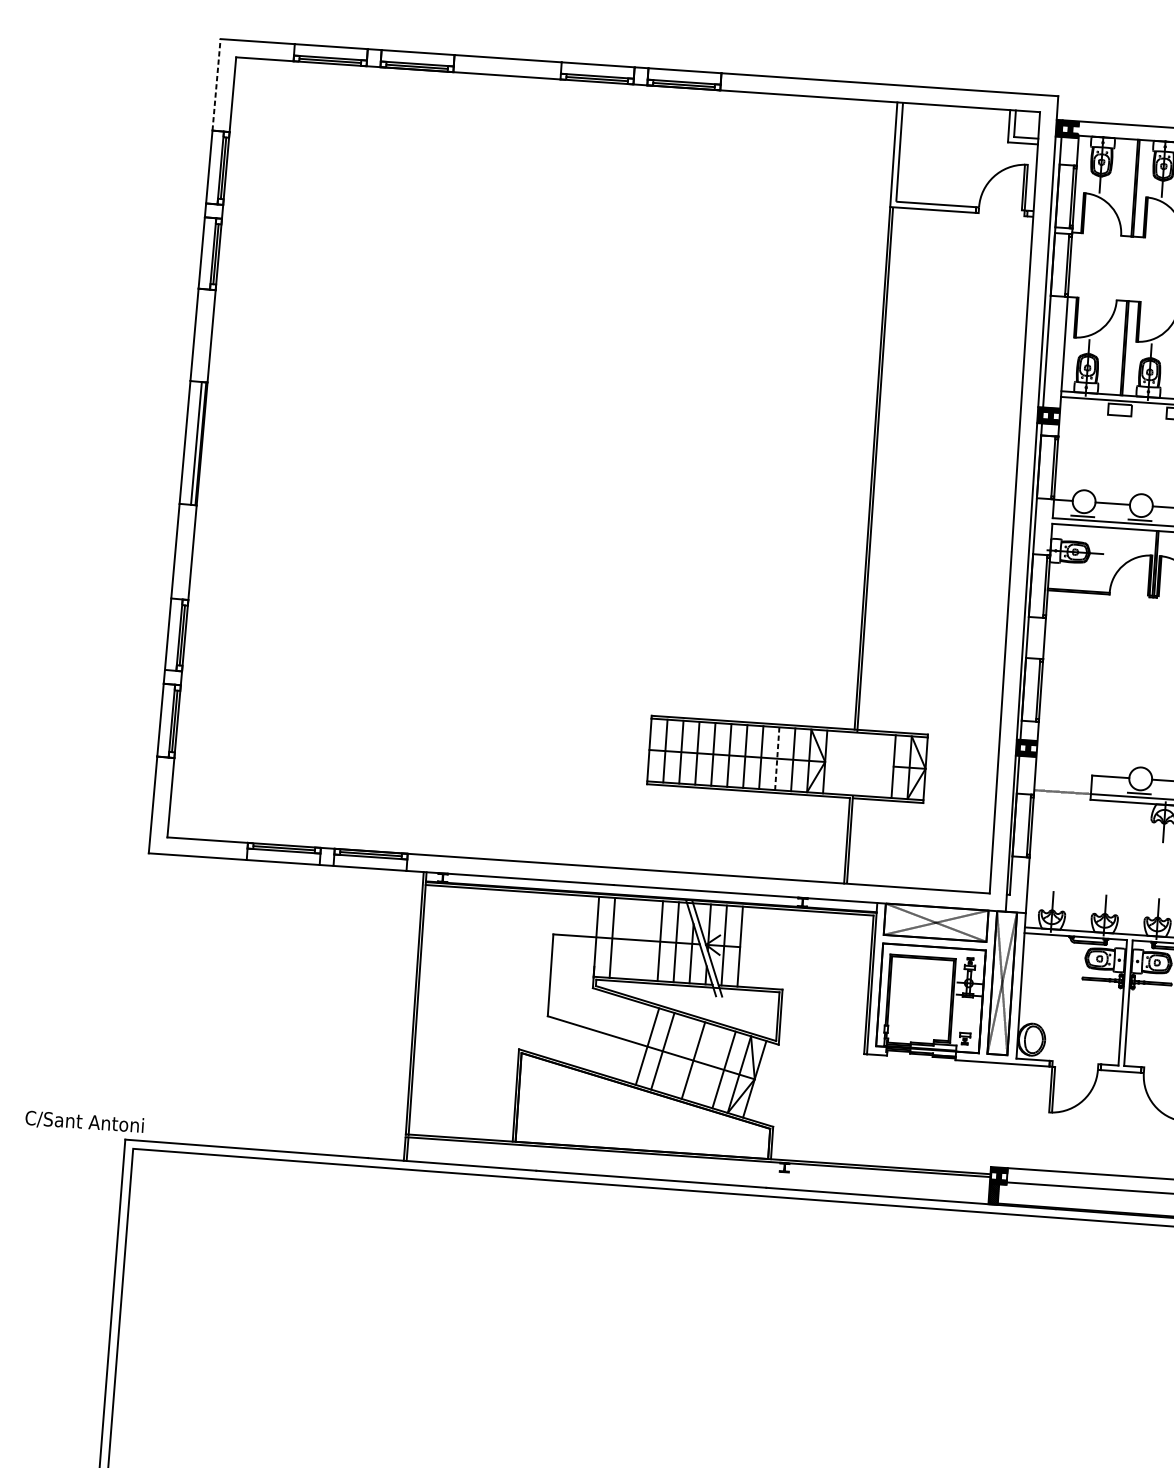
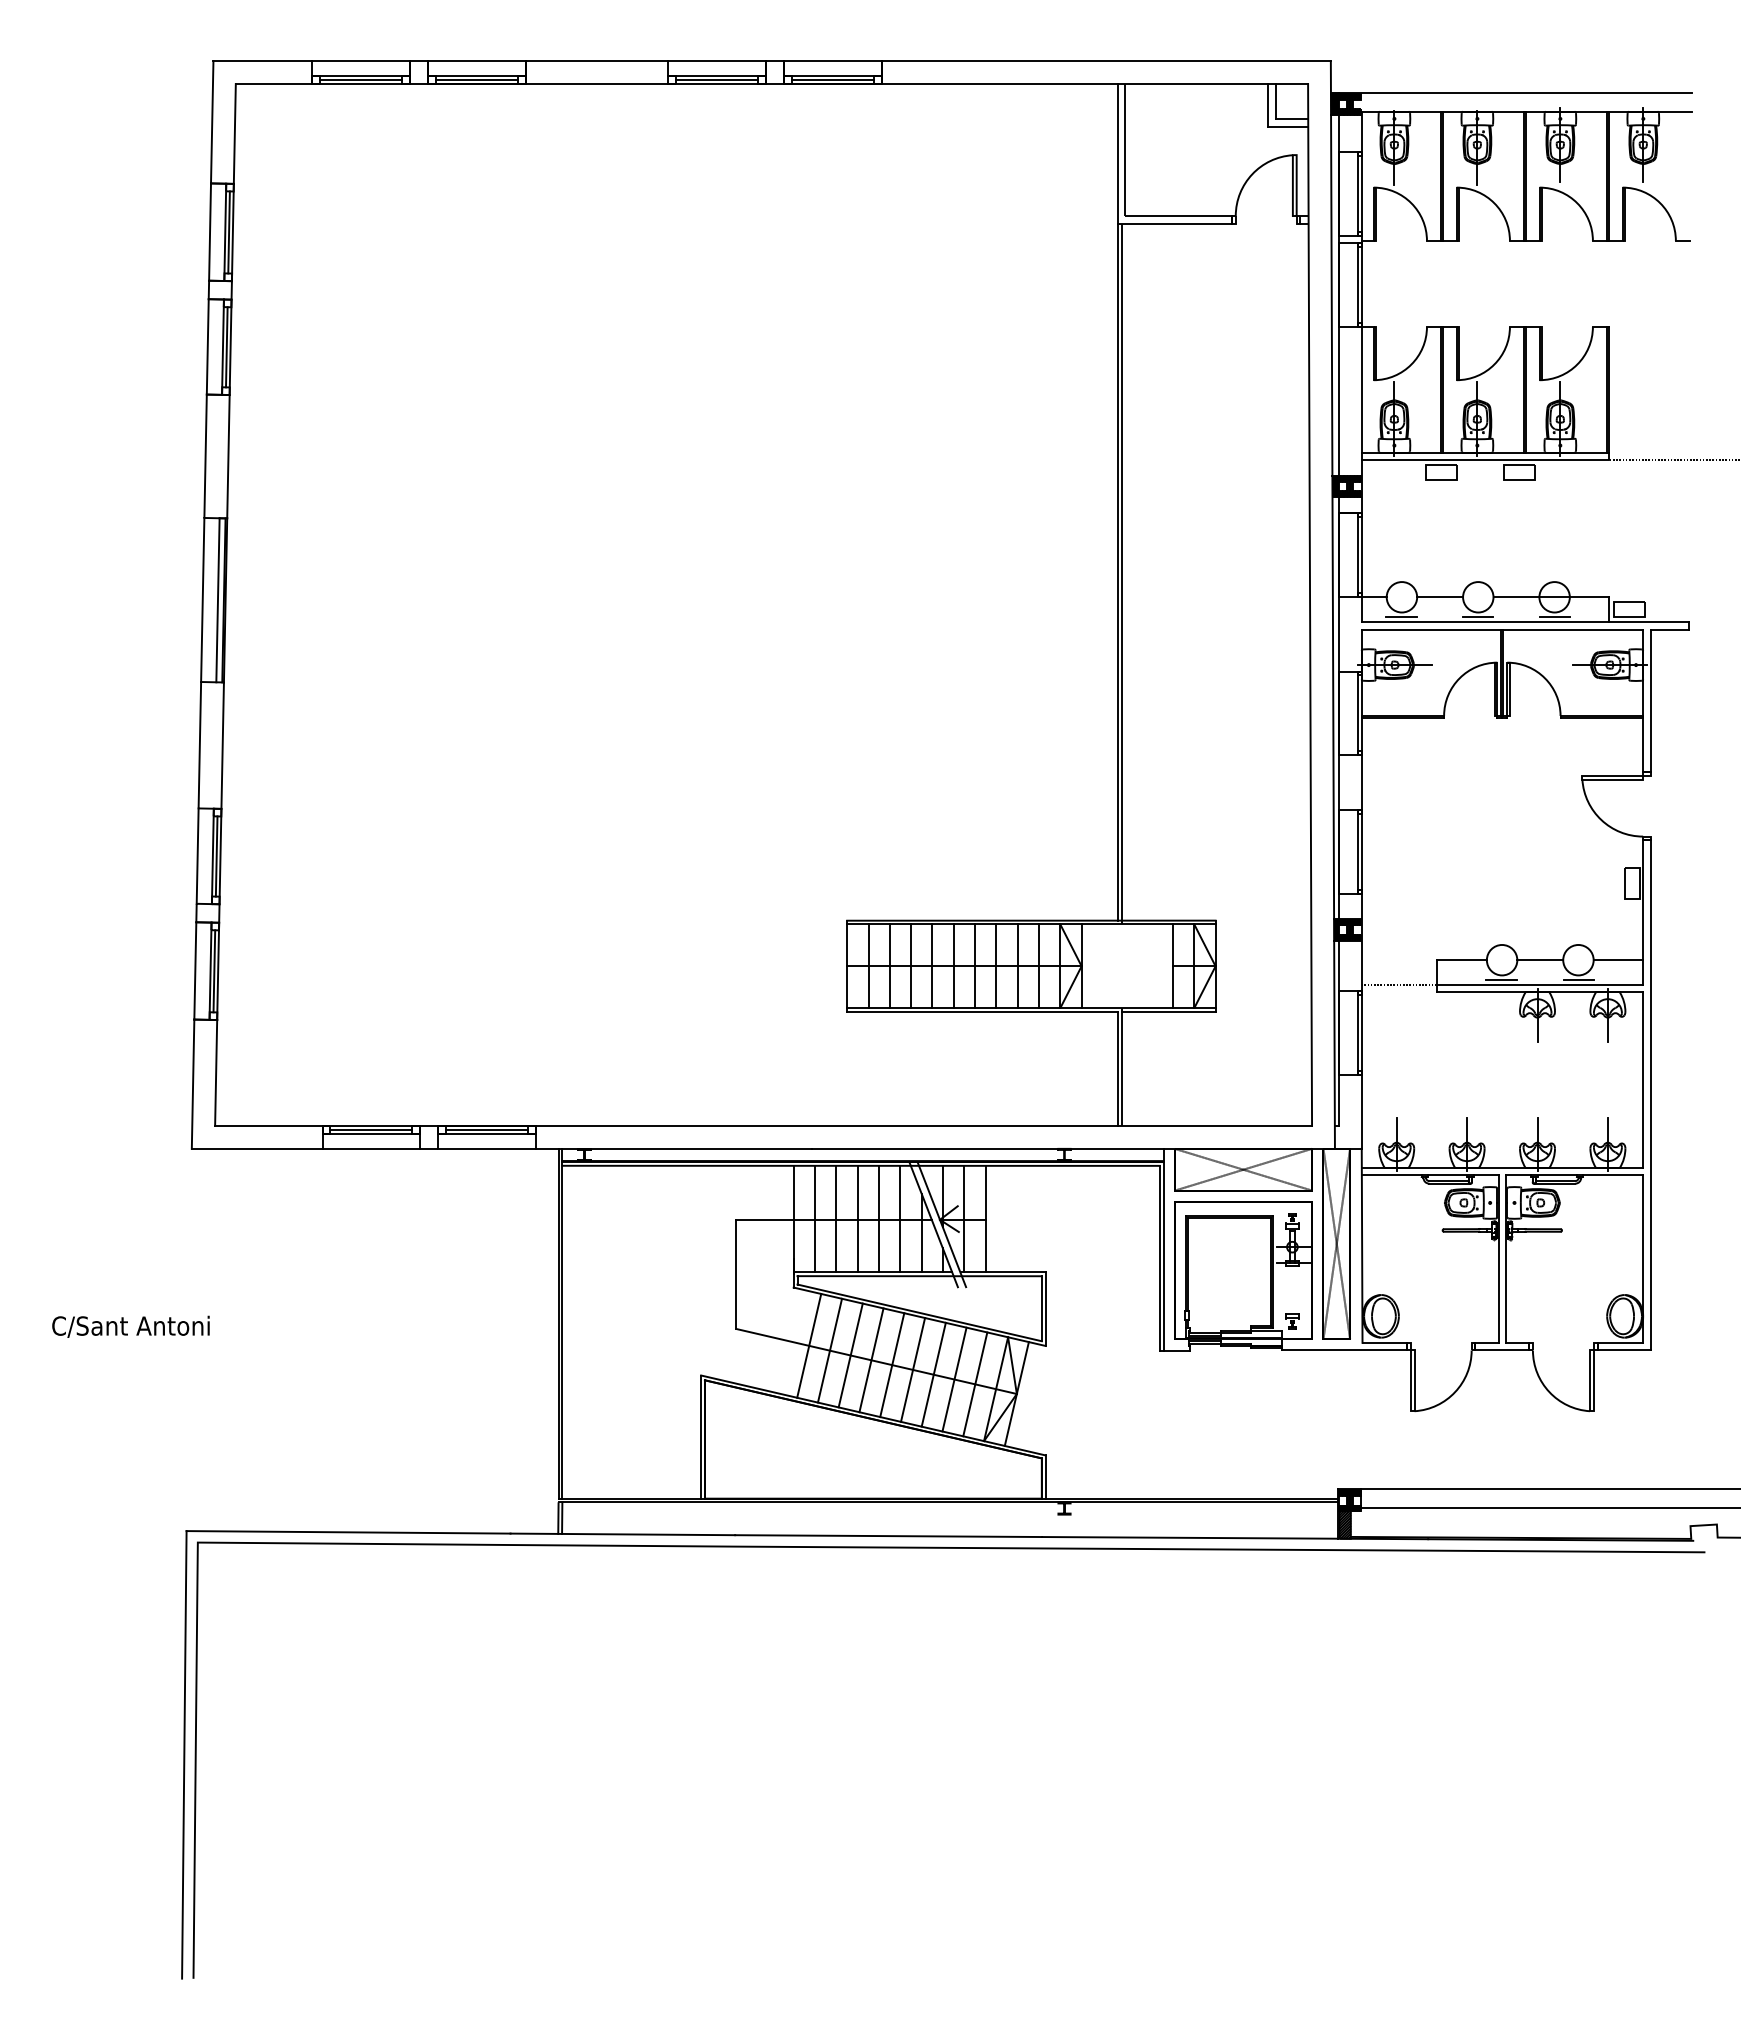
line: (216, 84) -> (212, 121), dashed -> solid
line: (777, 758) -> (1017, 966), dashed -> solid
line: (628, 938) -> (836, 1218), added
line: (644, 939) -> (857, 1218), added
line: (601, 1032) -> (809, 1345), added
line: (616, 1037) -> (829, 1350), added
line: (632, 1041) -> (850, 1355), added
line: (678, 1055) -> (913, 1369), added
line: (708, 1065) -> (954, 1379), added
text: (84, 1122) -> (130, 1326), moved

